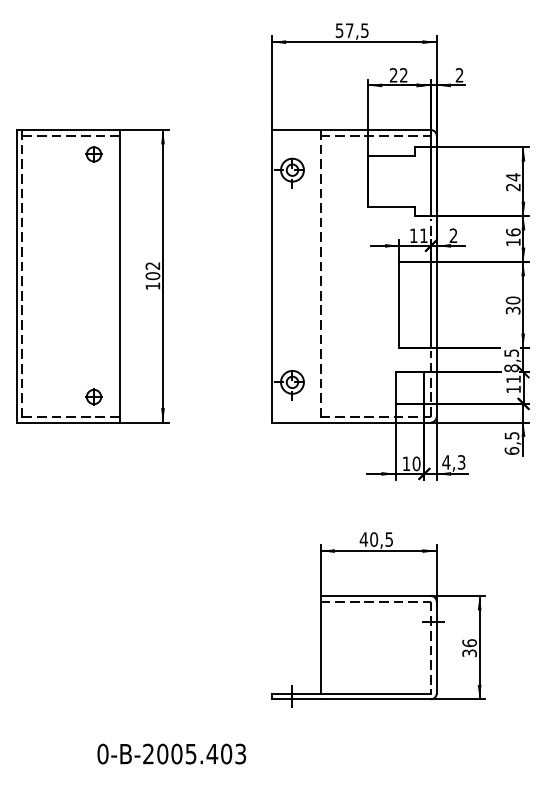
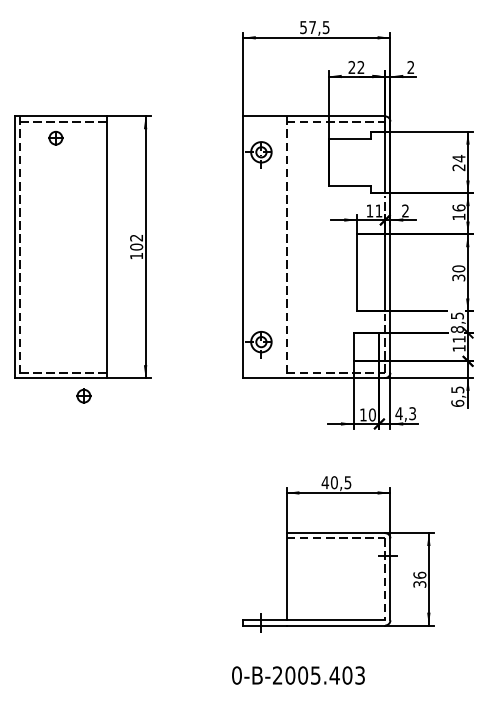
part: (93, 153) -> (55, 137), moved
part: (93, 396) -> (83, 395), moved
text: (171, 754) -> (298, 675), moved

